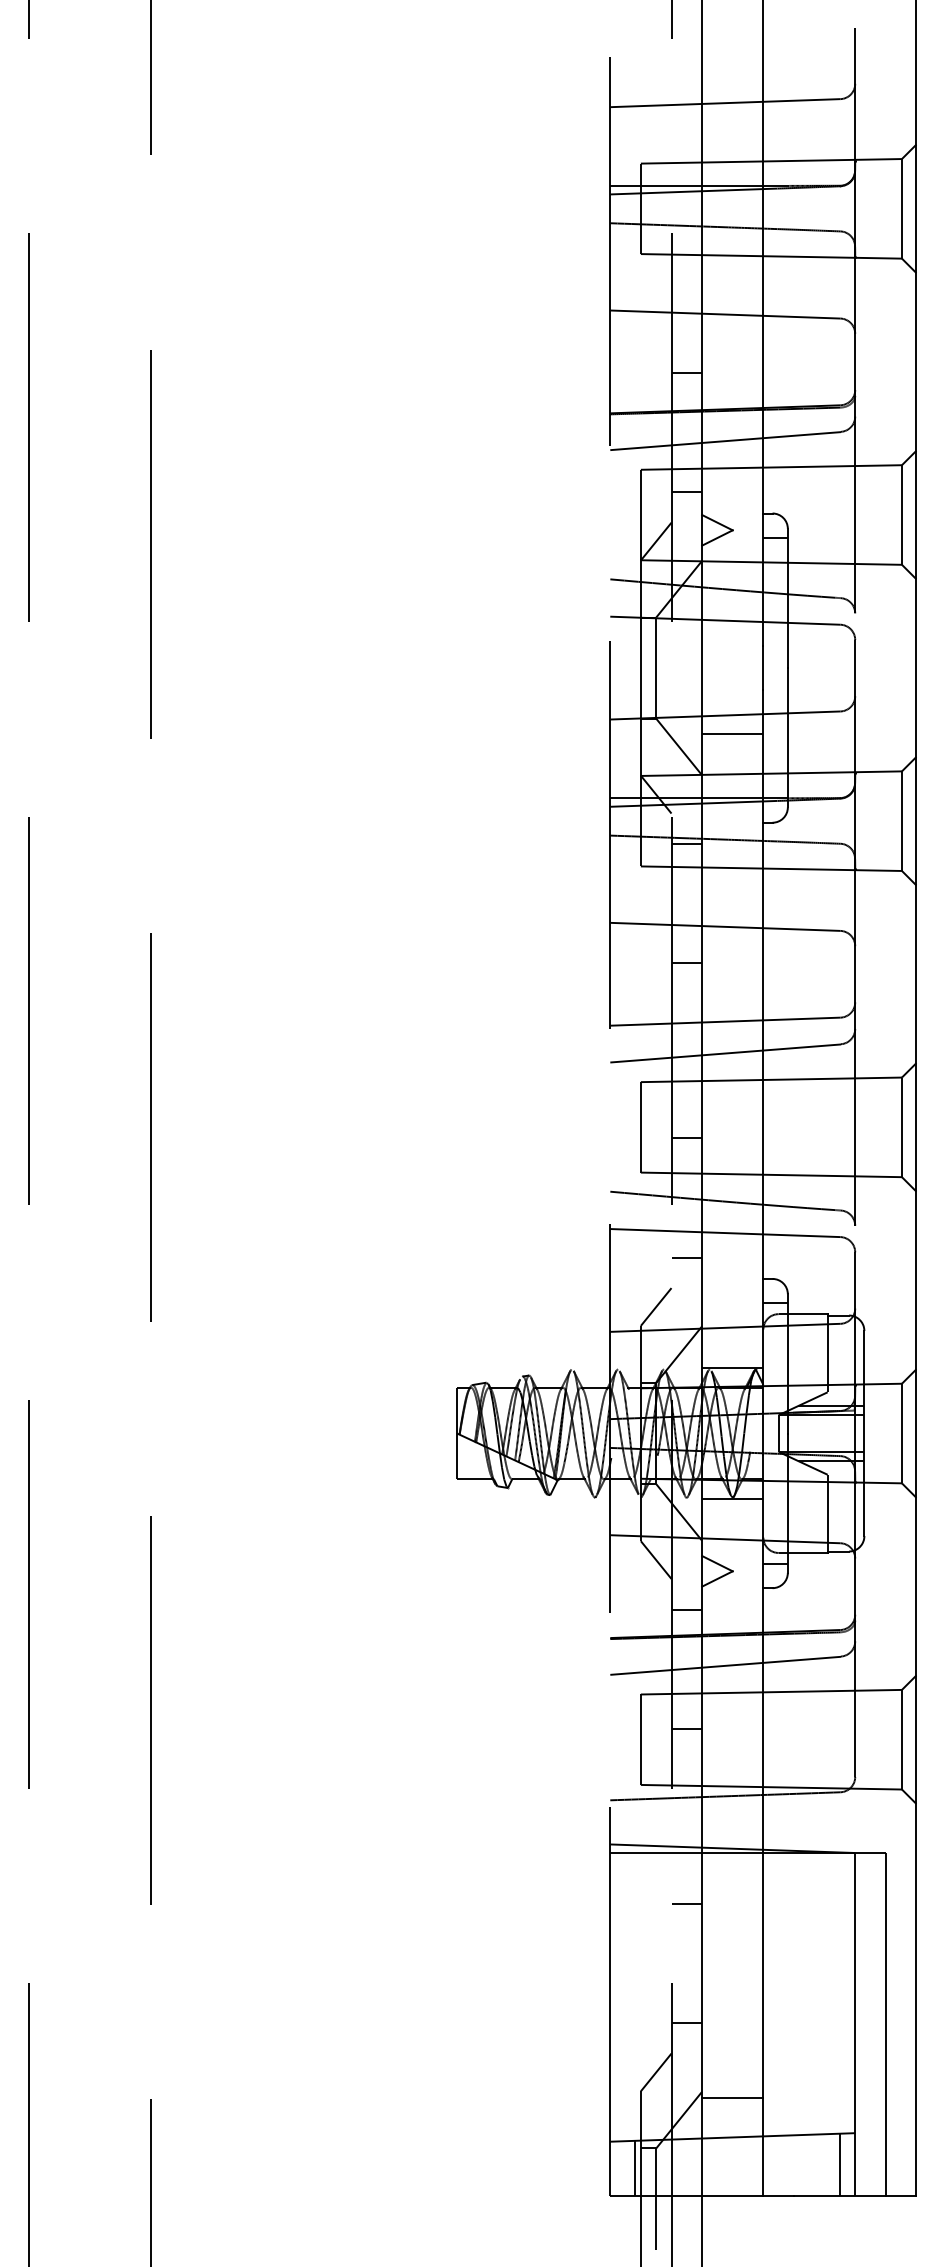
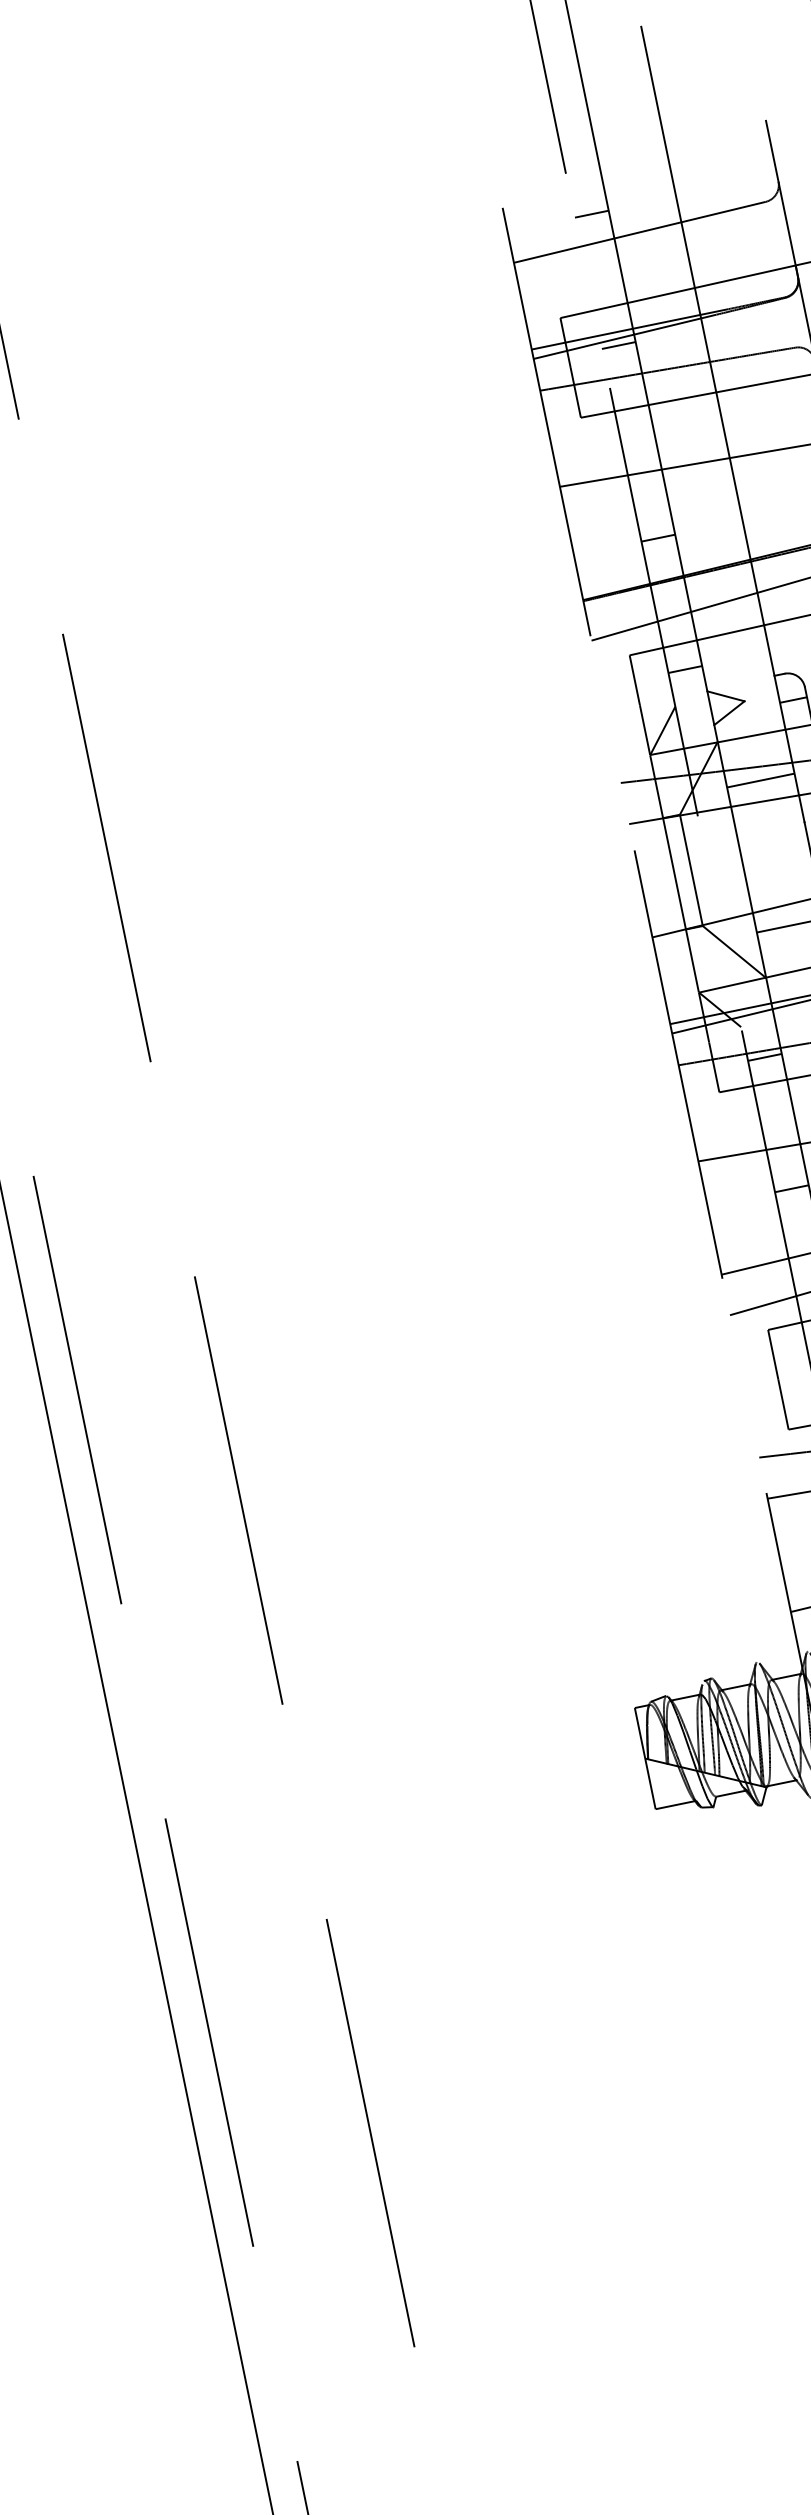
line: (686, 78) -> (591, 213), added
line: (686, 197) -> (618, 345), added
line: (732, 602) -> (760, 780), added

